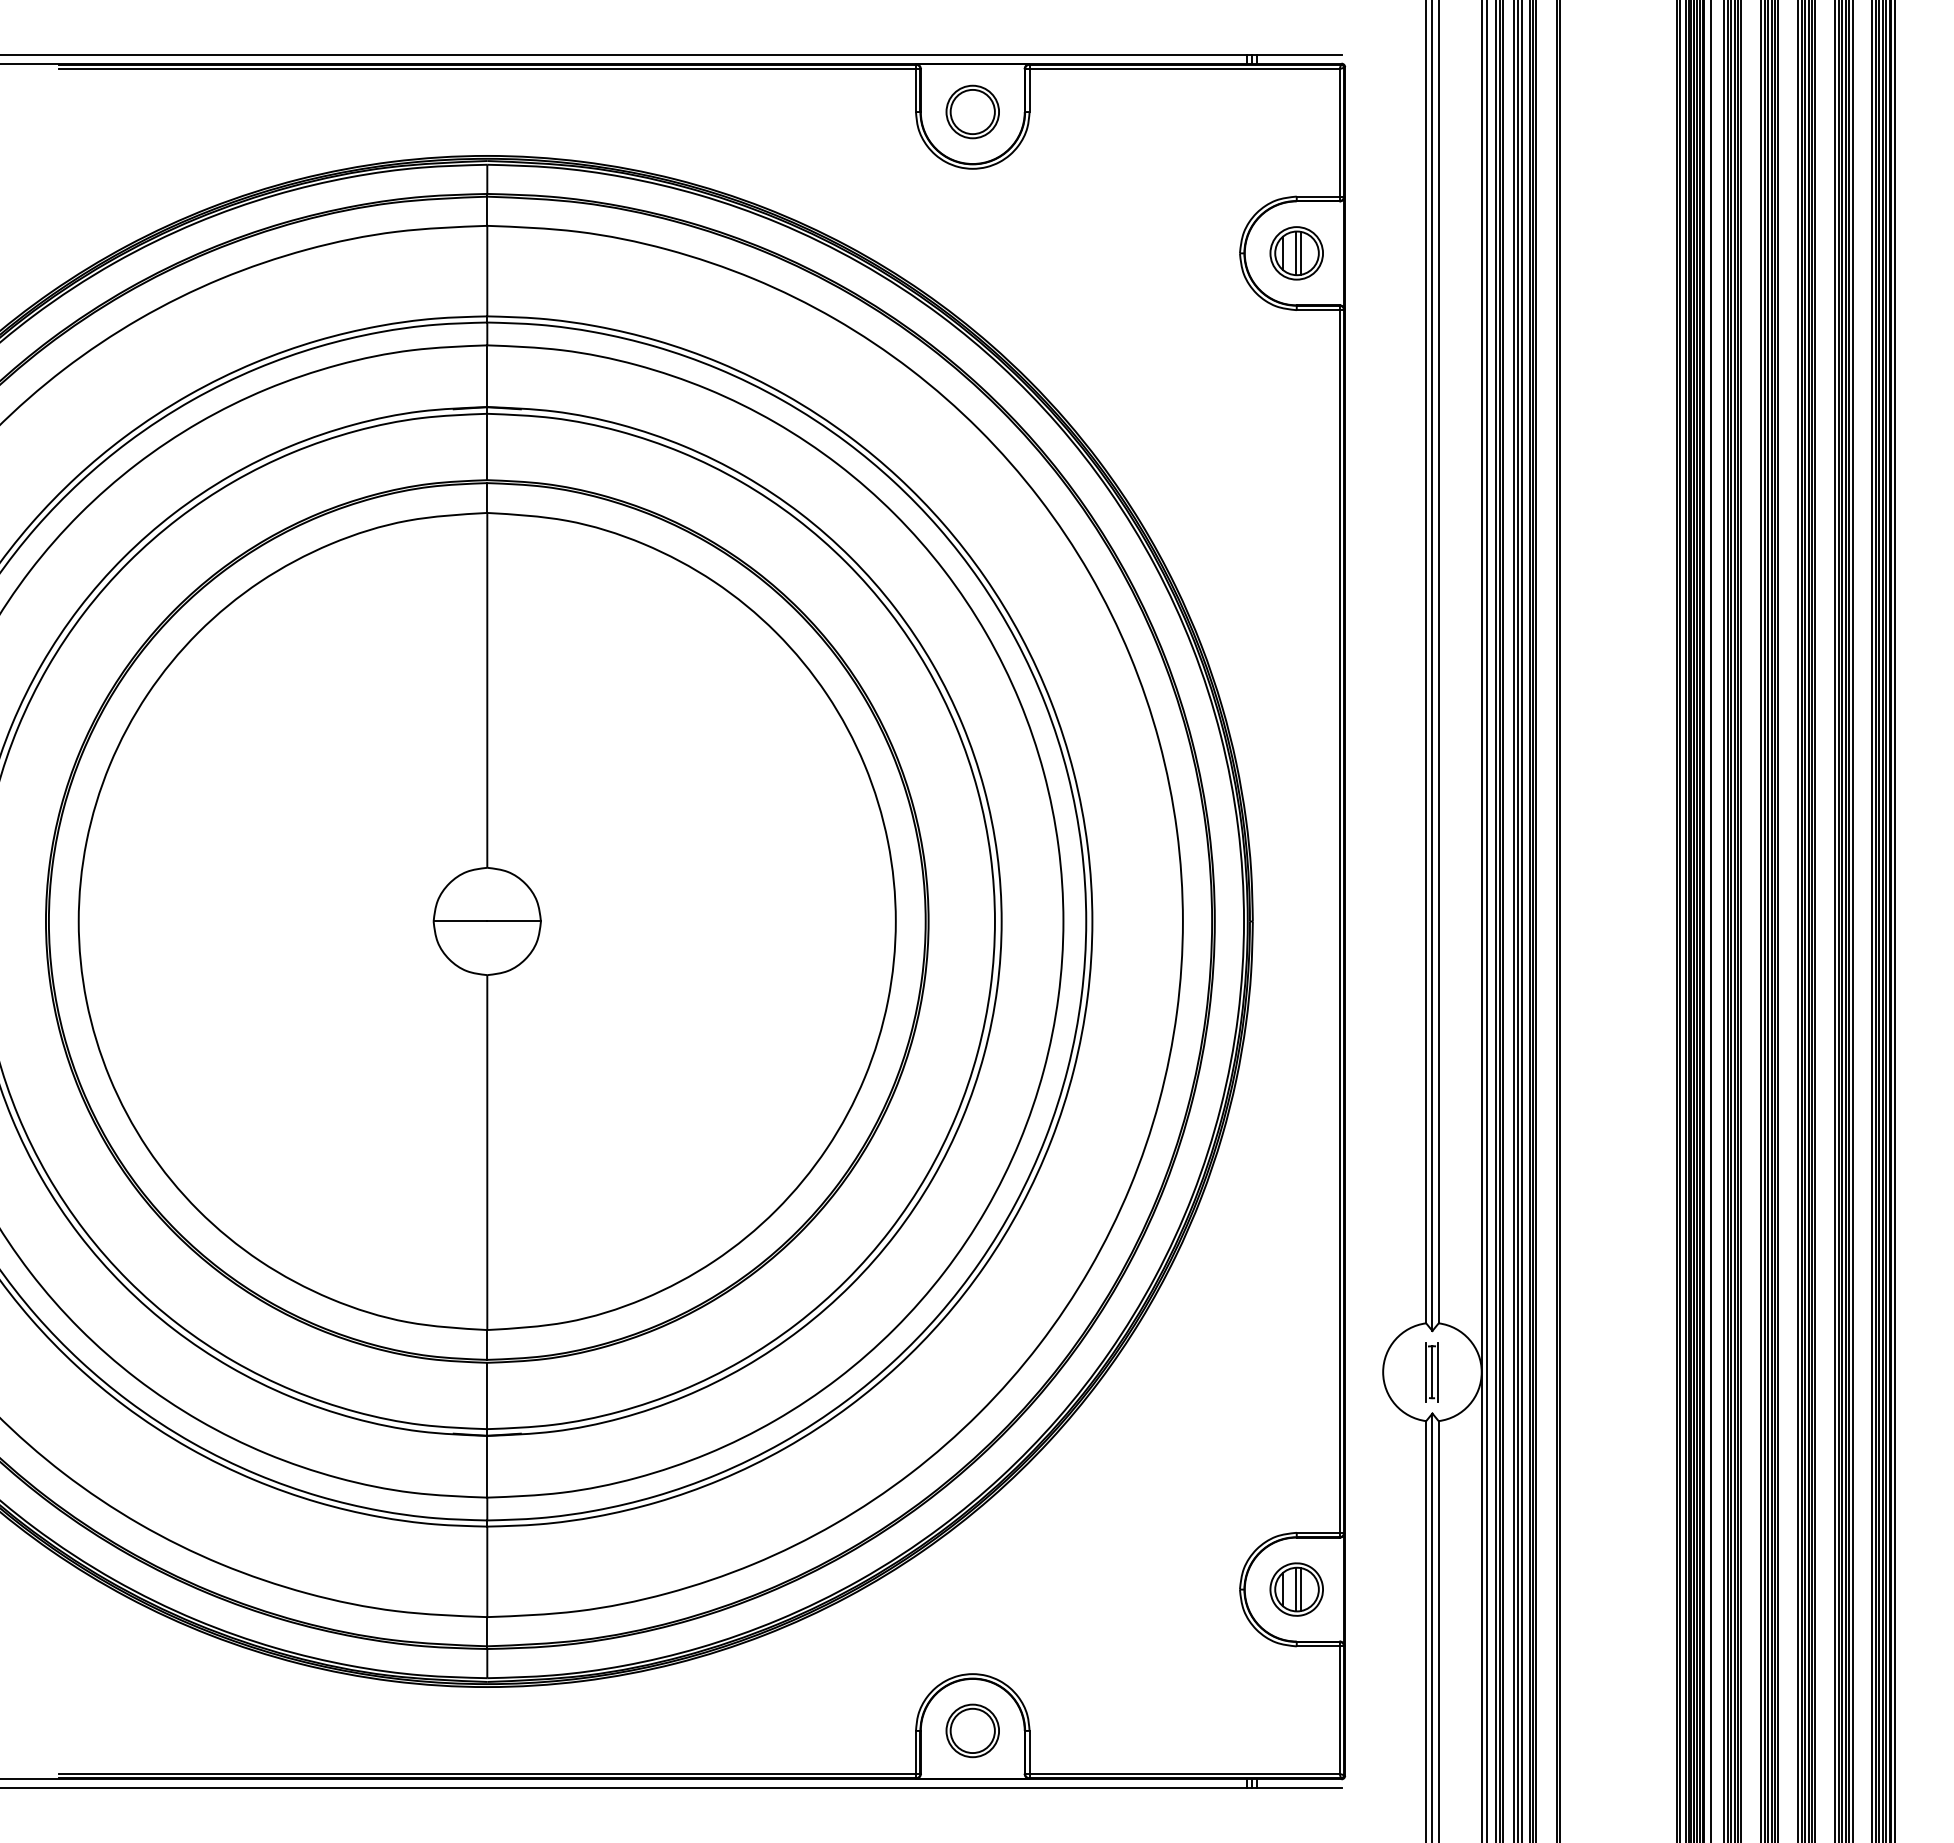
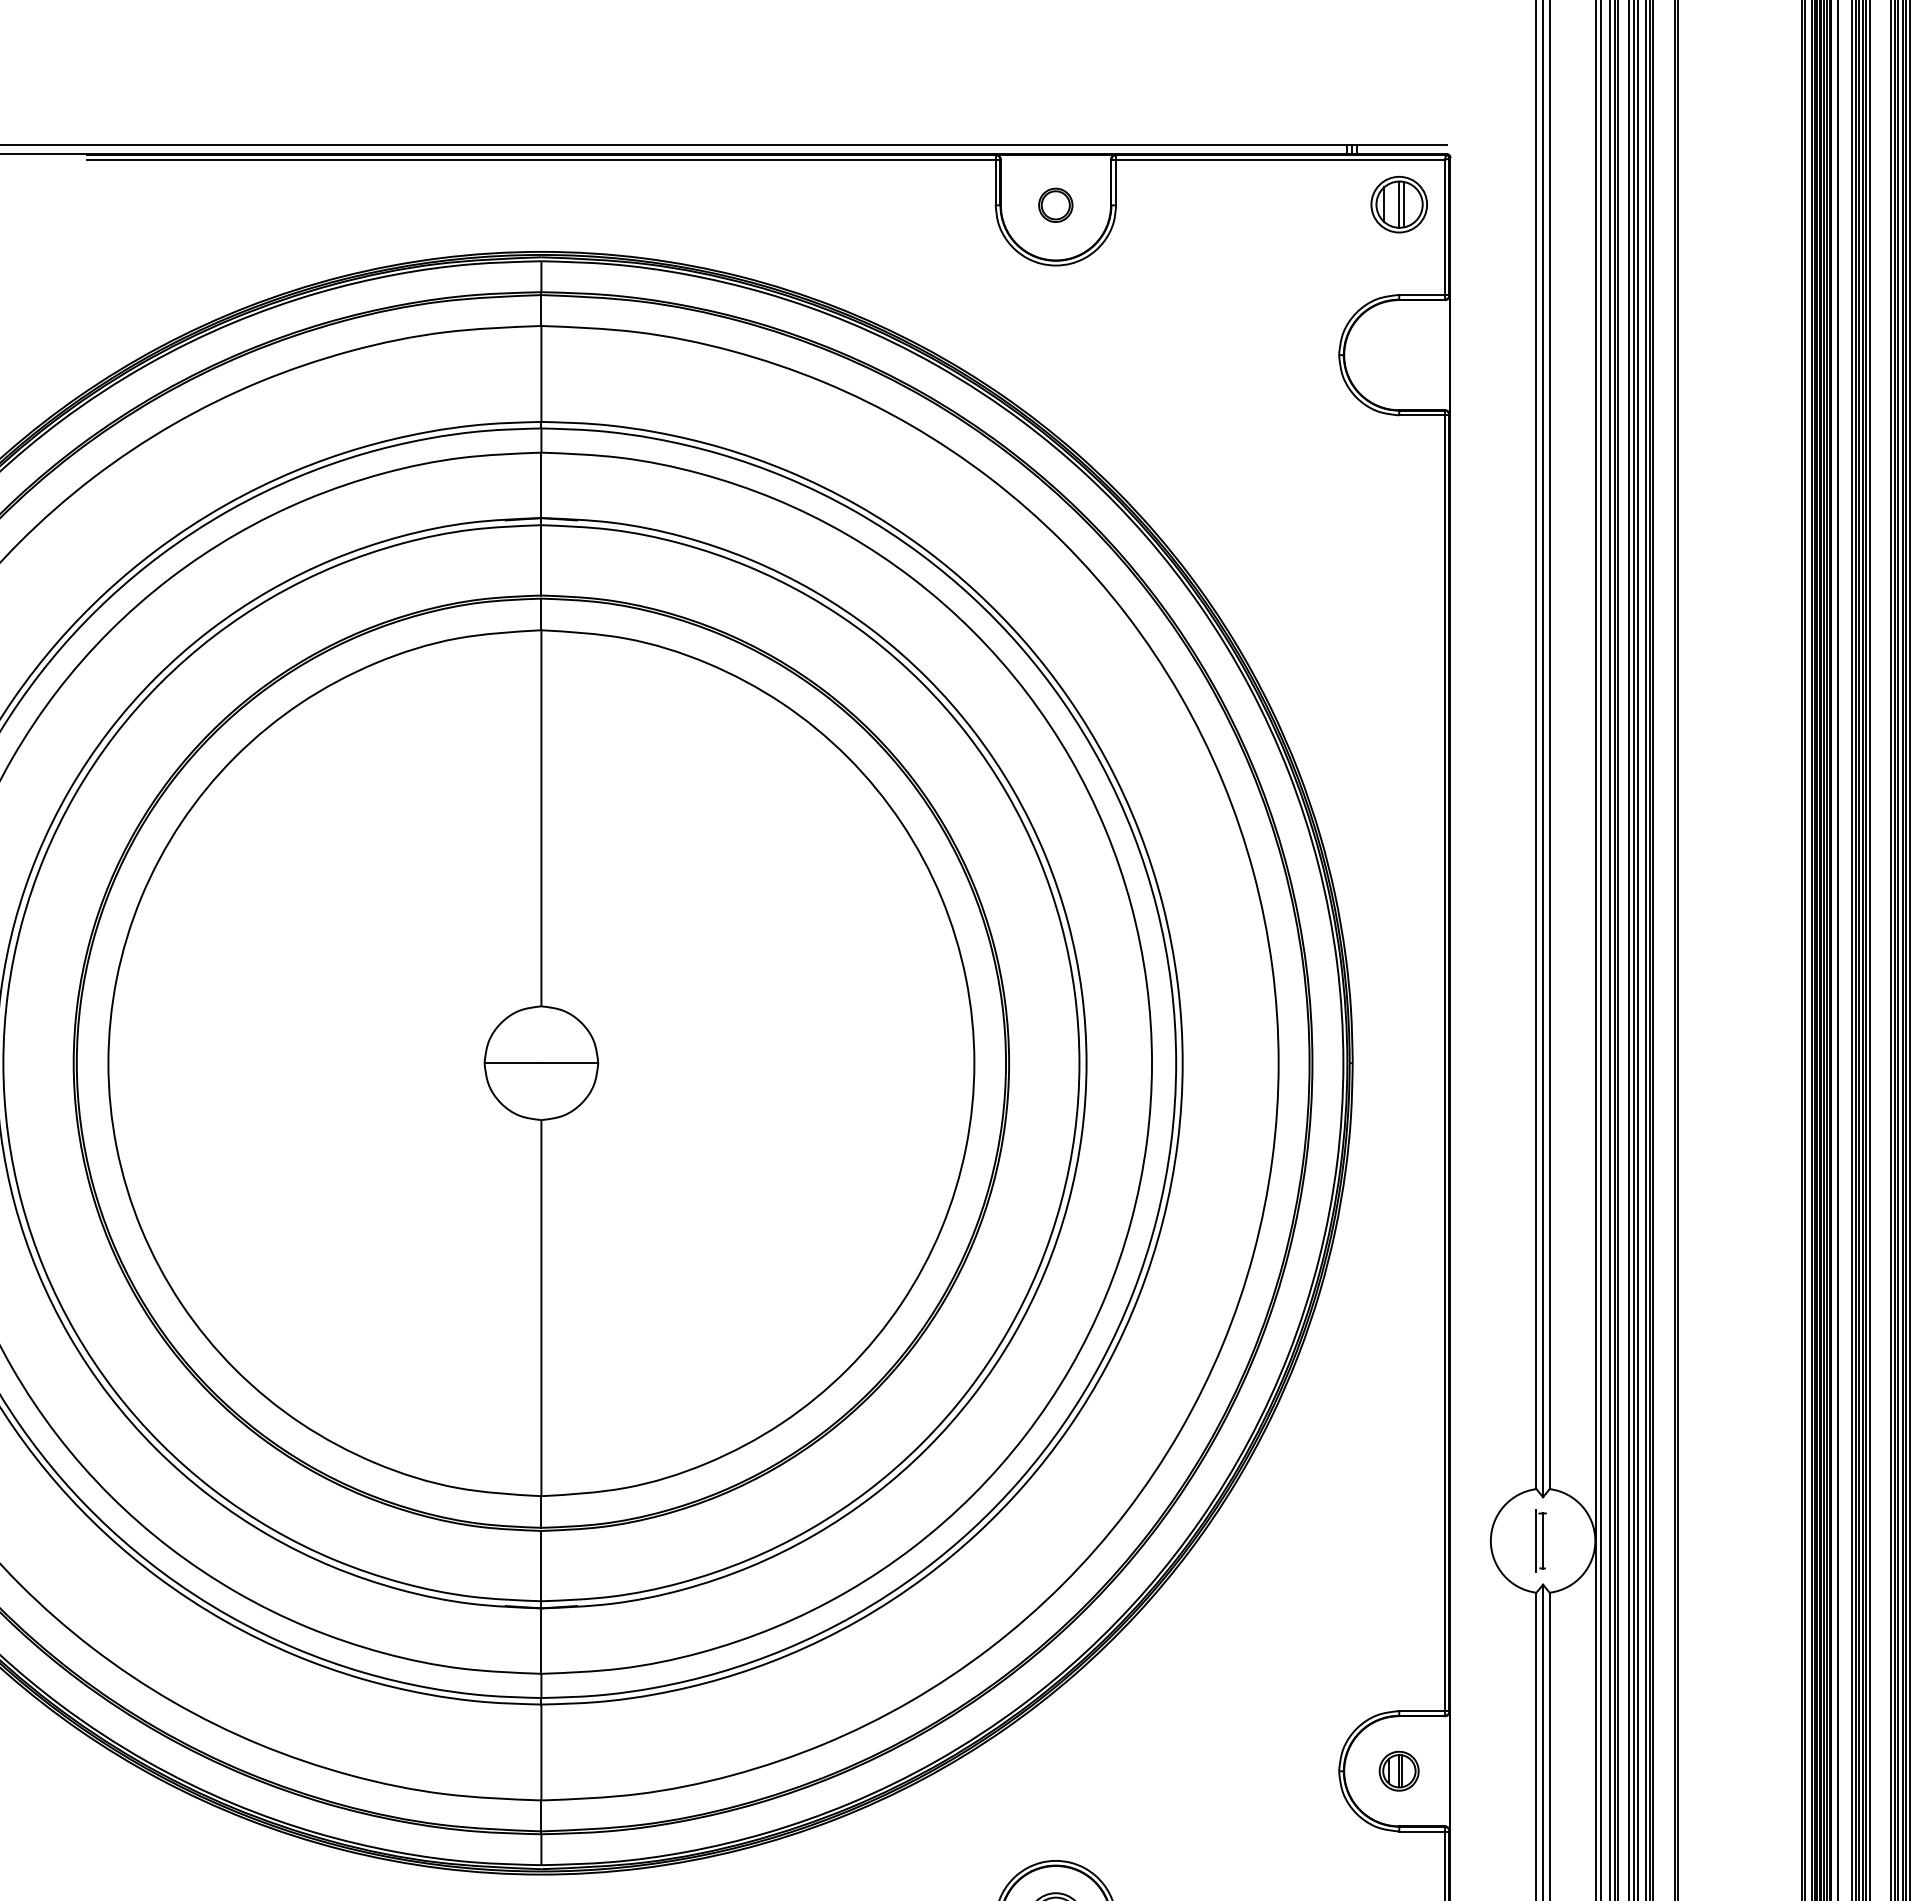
part: (972, 111) -> (1055, 204), size x0.6
part: (1296, 253) -> (1399, 204), moved
line: (1438, 1371) -> (1549, 1540), removed
part: (1296, 1589) -> (1399, 1771), size x0.7

